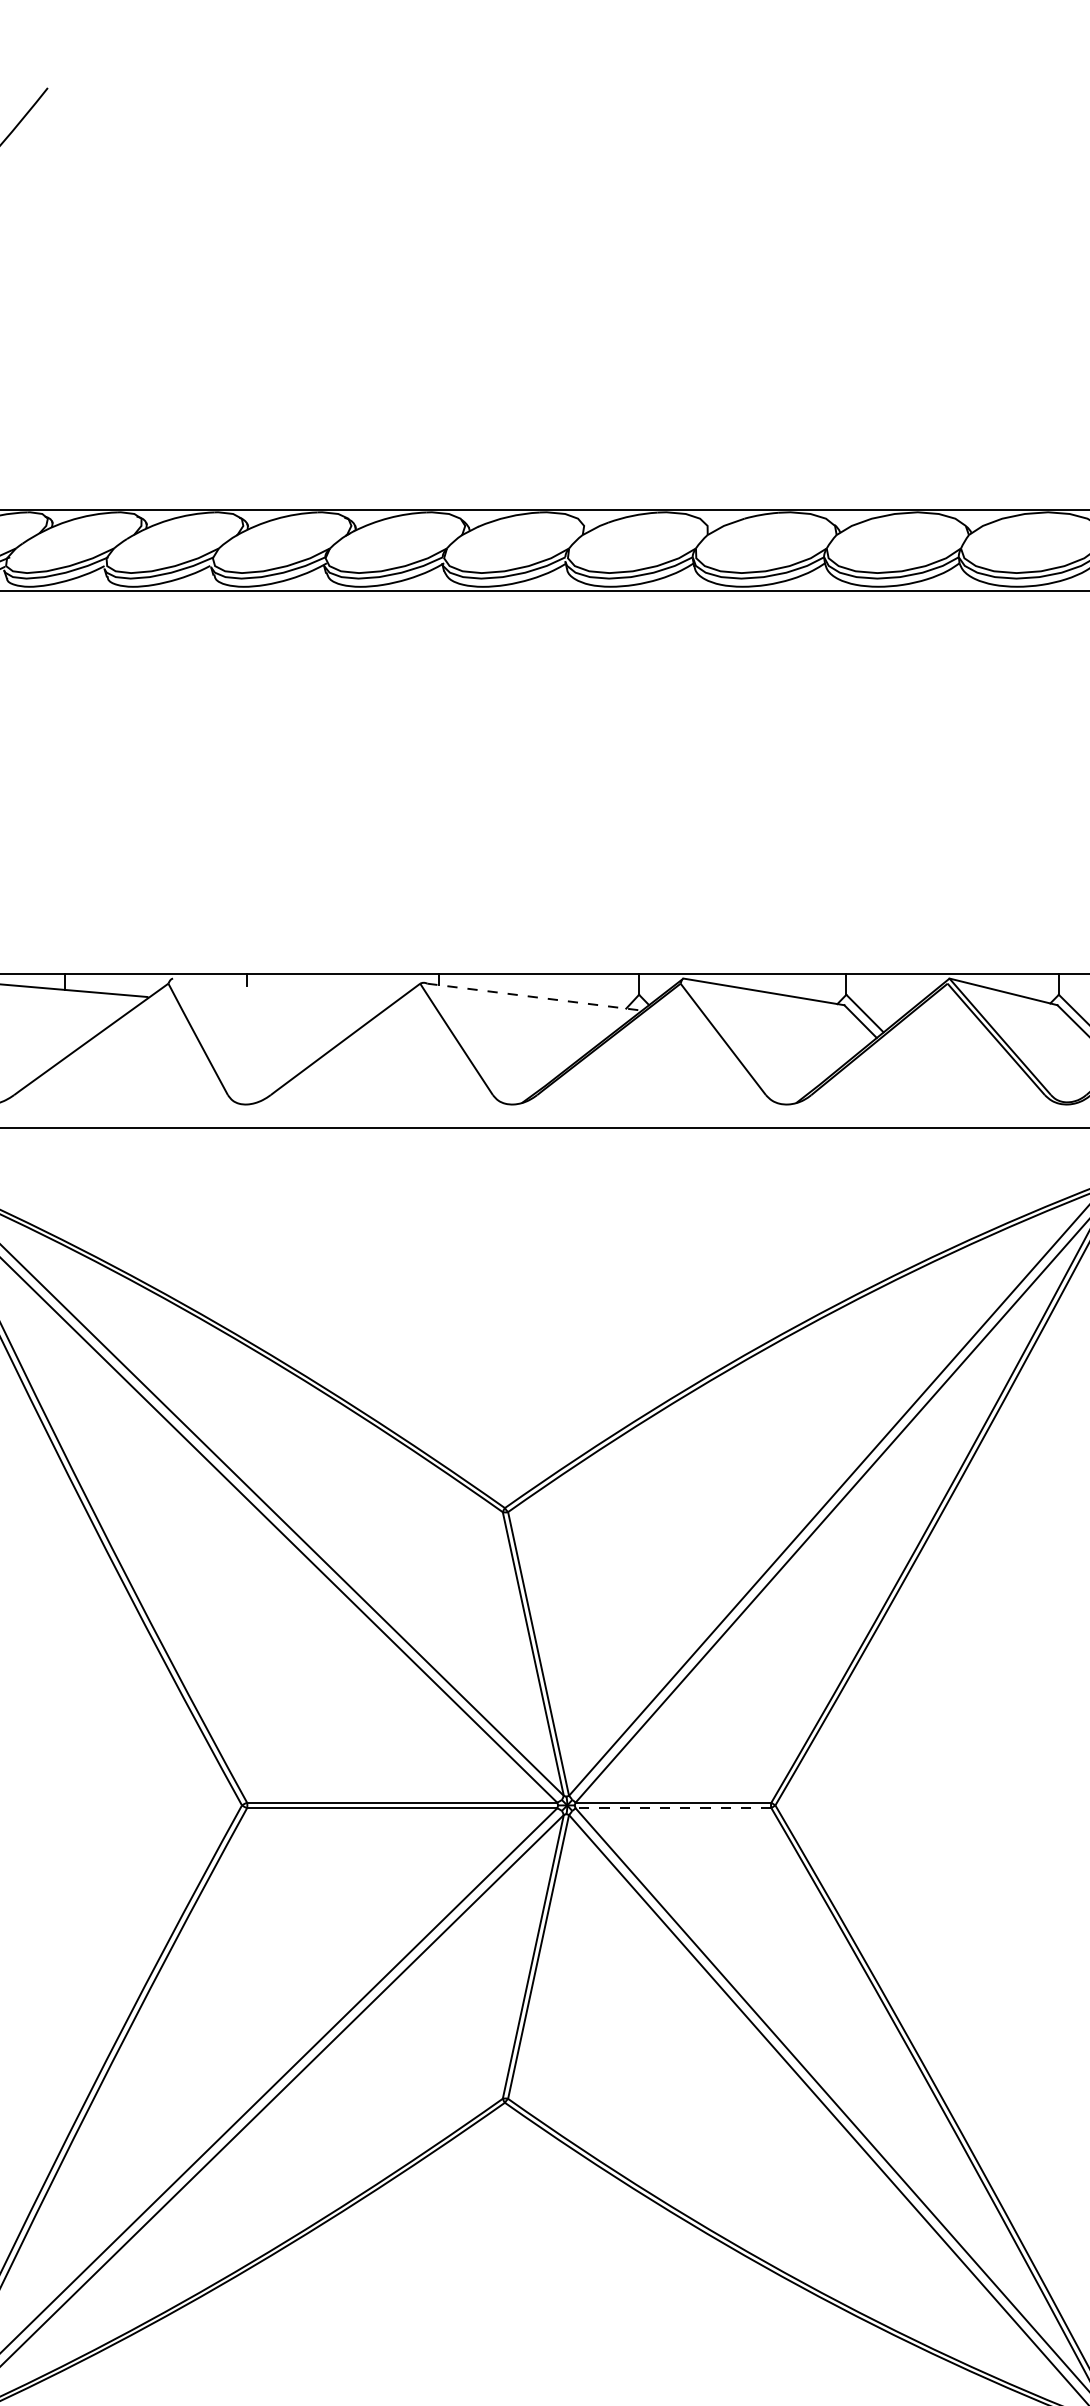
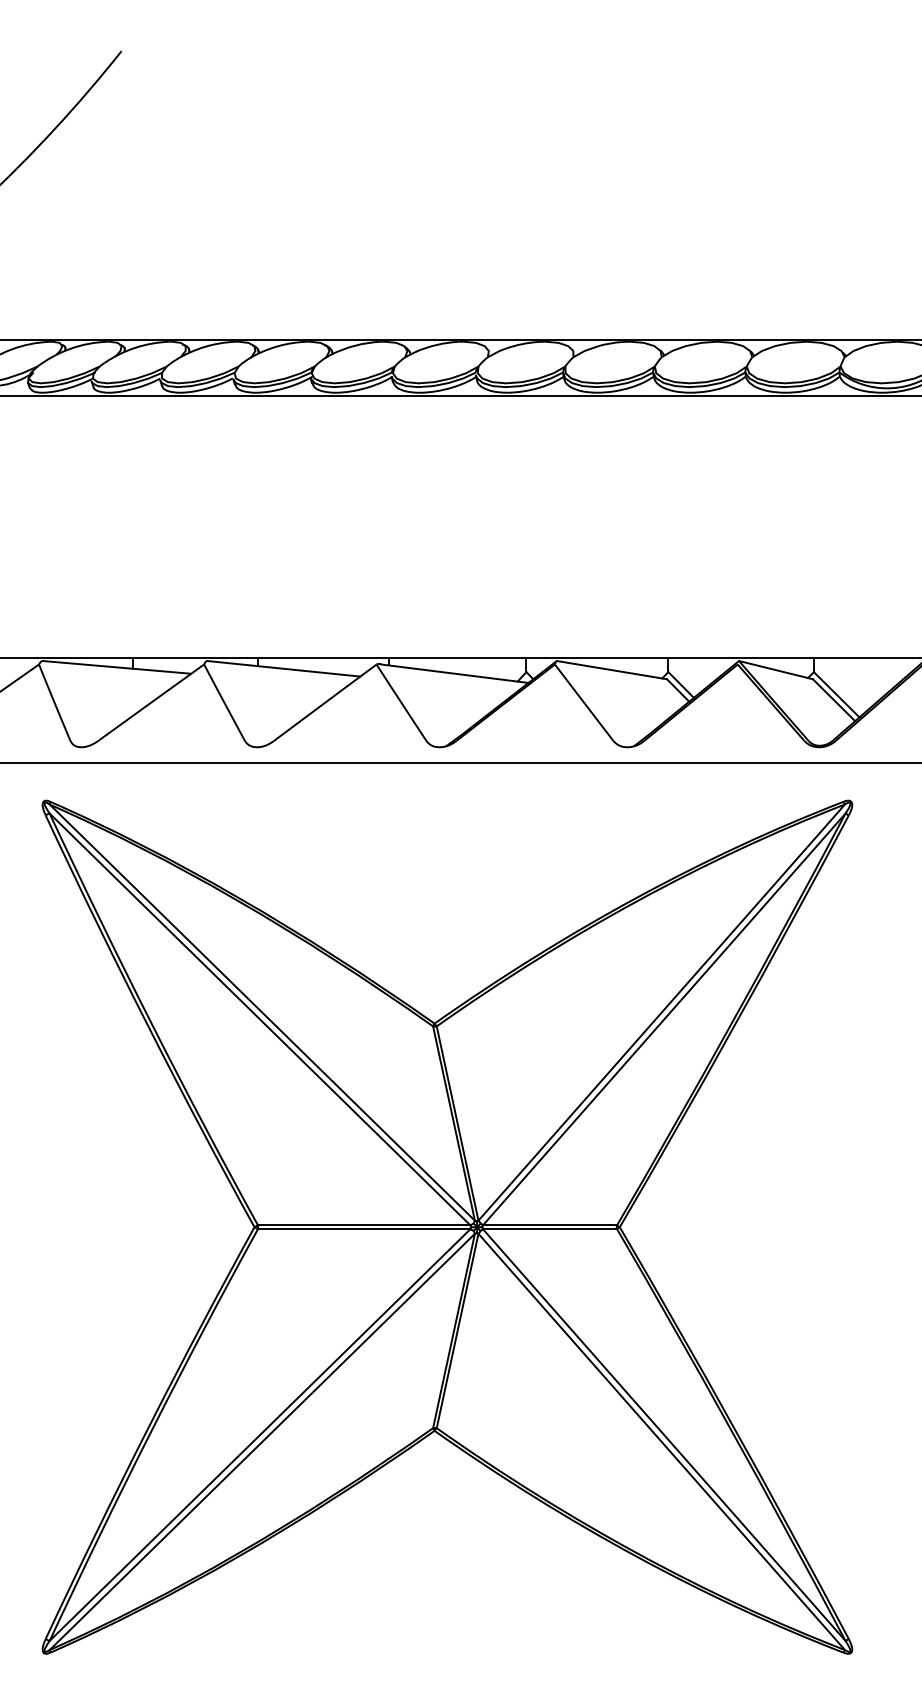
line: (284, 989) -> (283, 668), added
line: (535, 996) -> (455, 673), dashed -> solid
line: (672, 1808) -> (549, 1229), dashed -> solid

